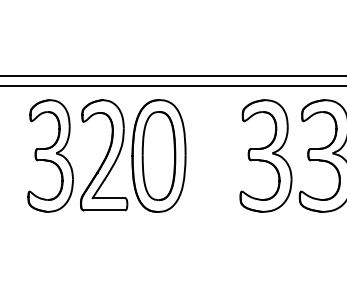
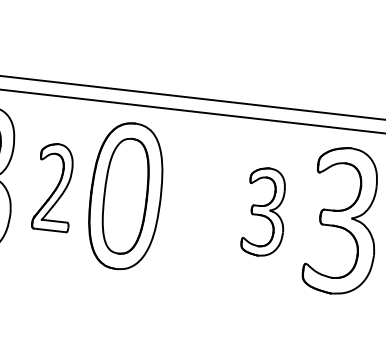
part: (104, 155) -> (54, 187), size x0.6
part: (265, 155) -> (264, 211), size x0.6

